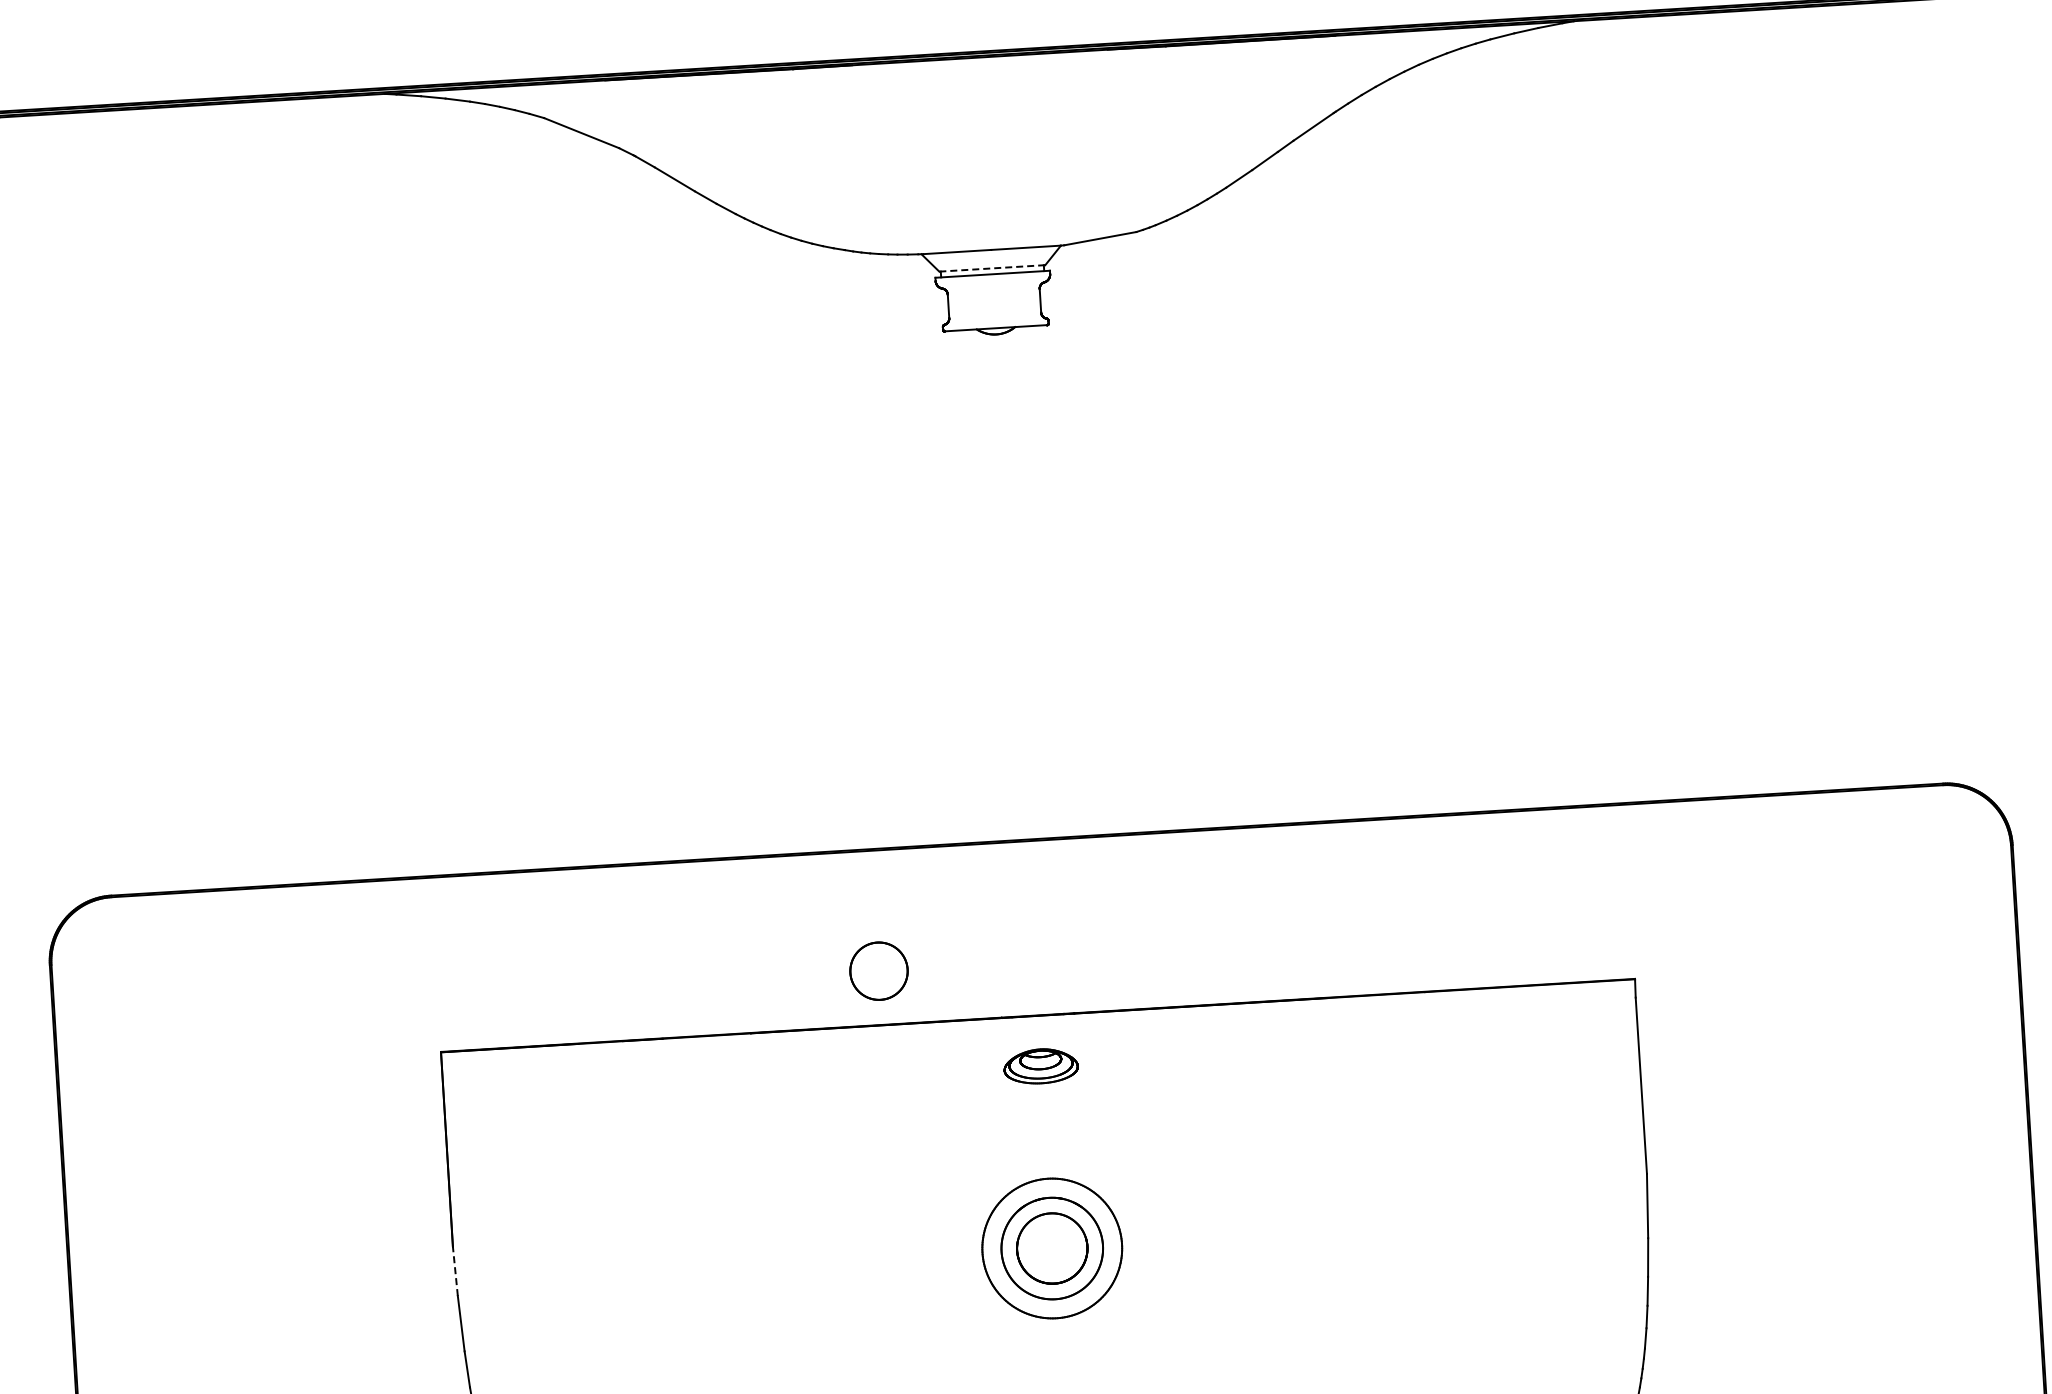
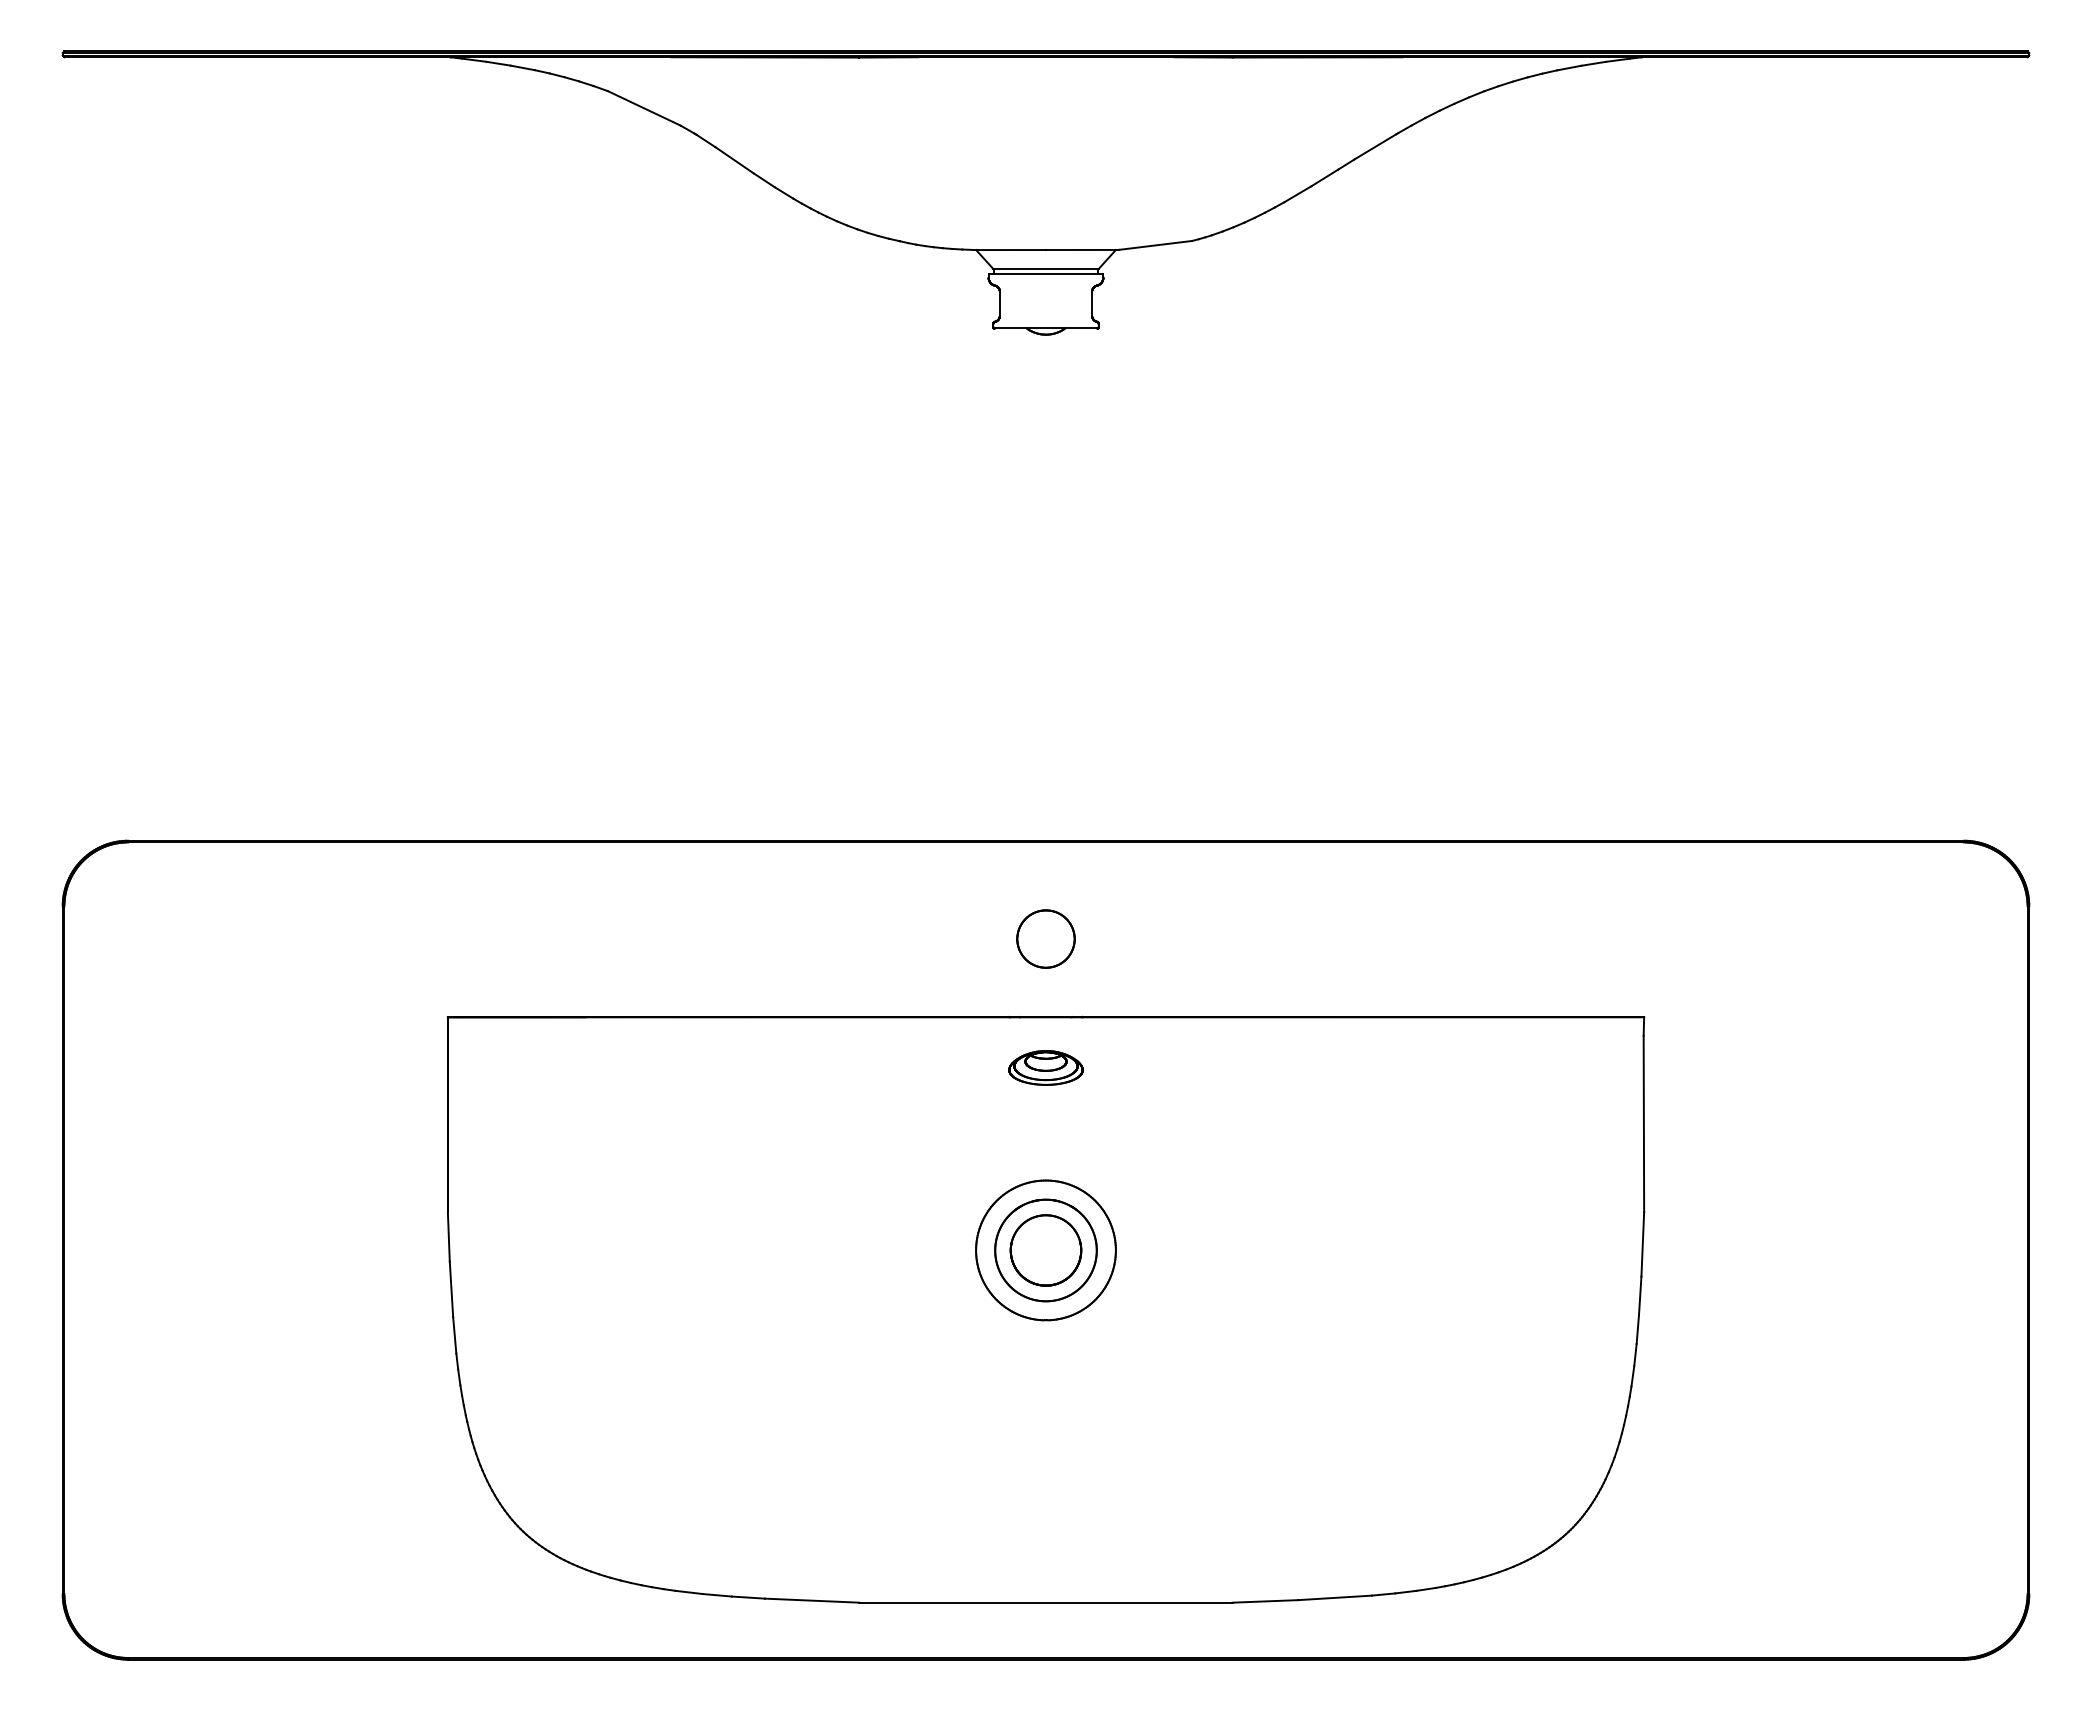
line: (992, 268) -> (1046, 268), dashed -> solid
part: (878, 970) -> (1045, 938), moved
line: (455, 1271) -> (448, 1236), dashed -> solid

